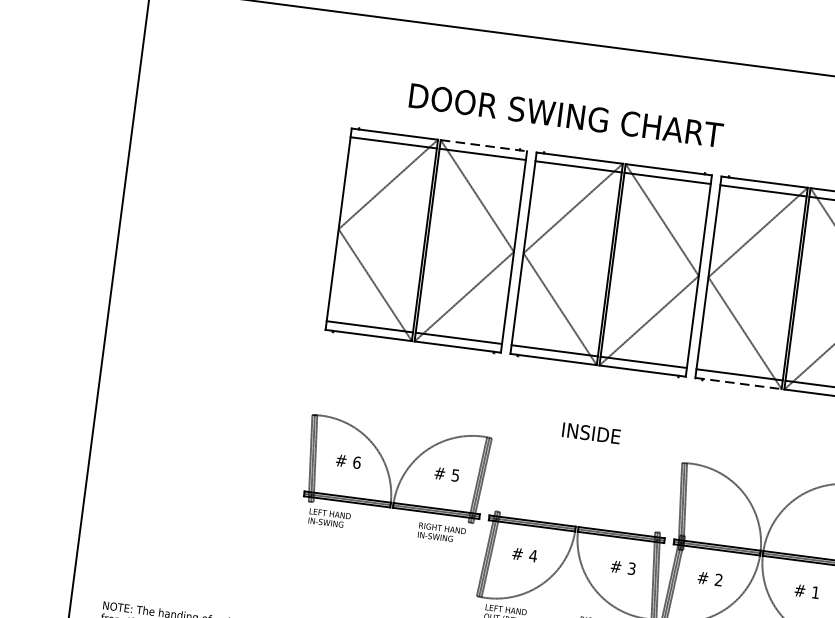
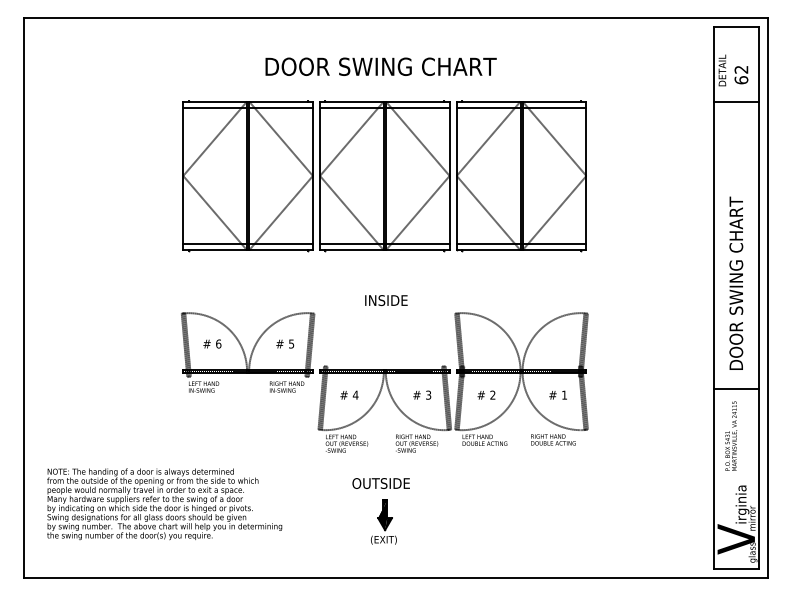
text: (565, 115) -> (380, 66), moved
line: (484, 145) -> (281, 101), dashed -> solid
line: (738, 383) -> (488, 250), dashed -> solid

